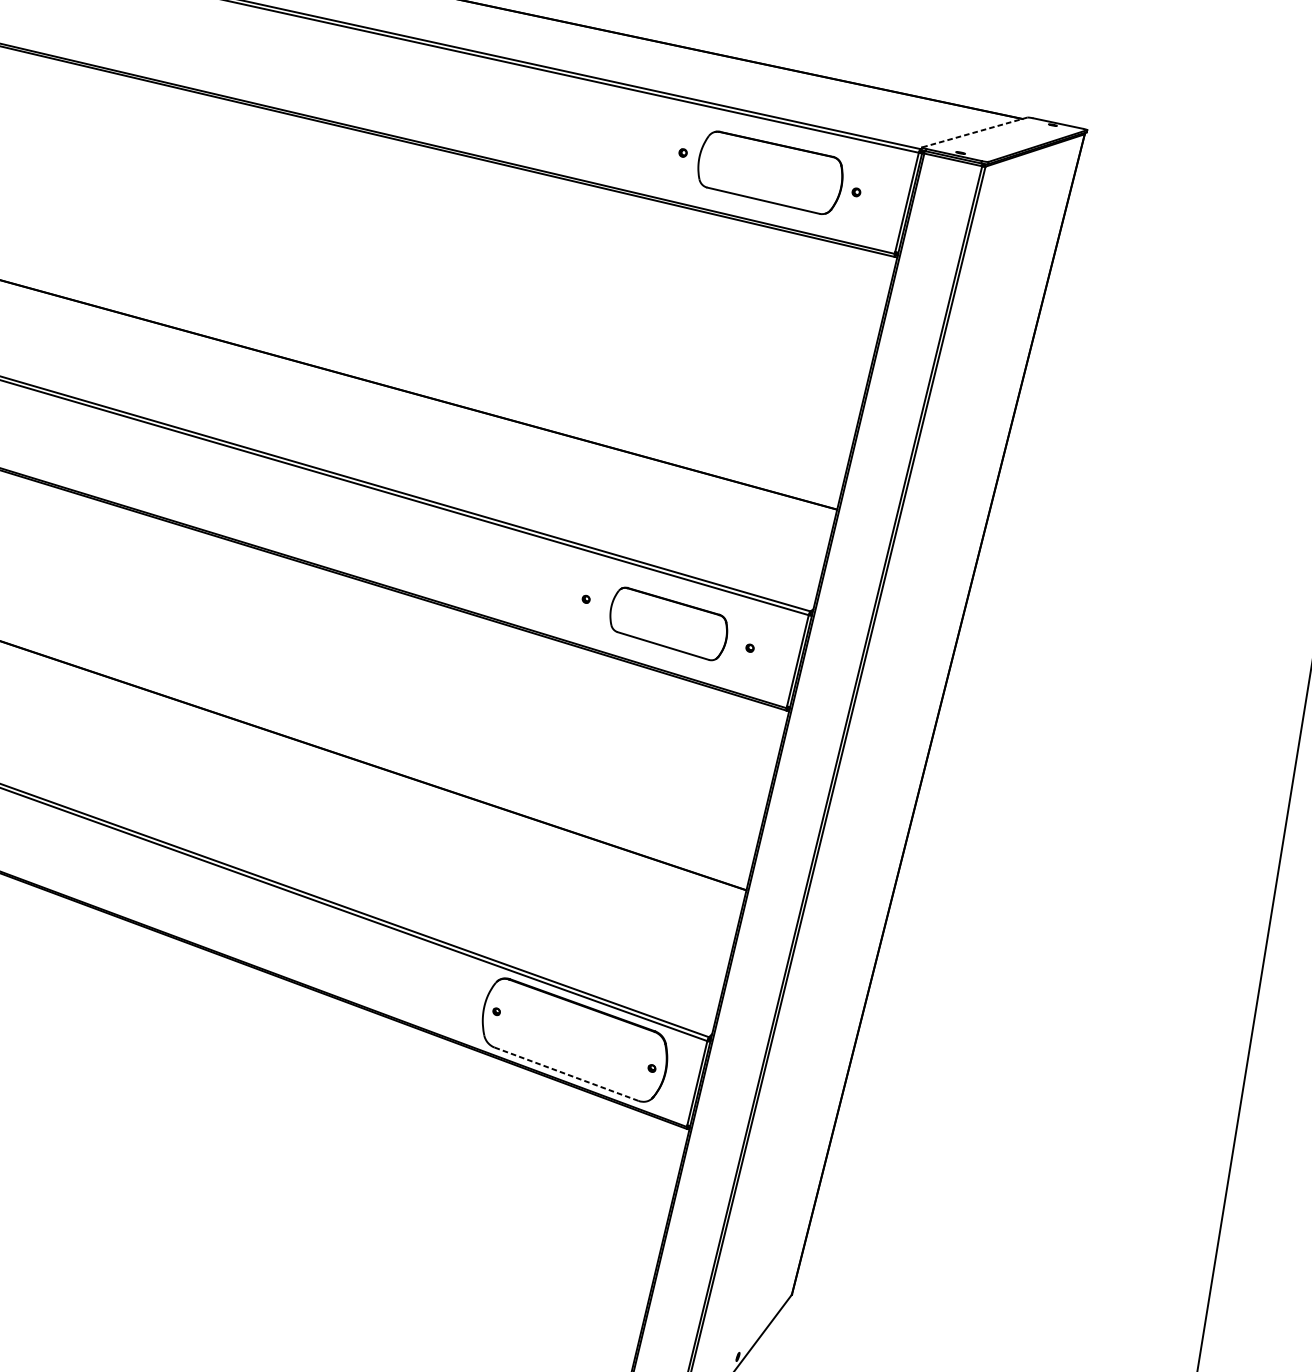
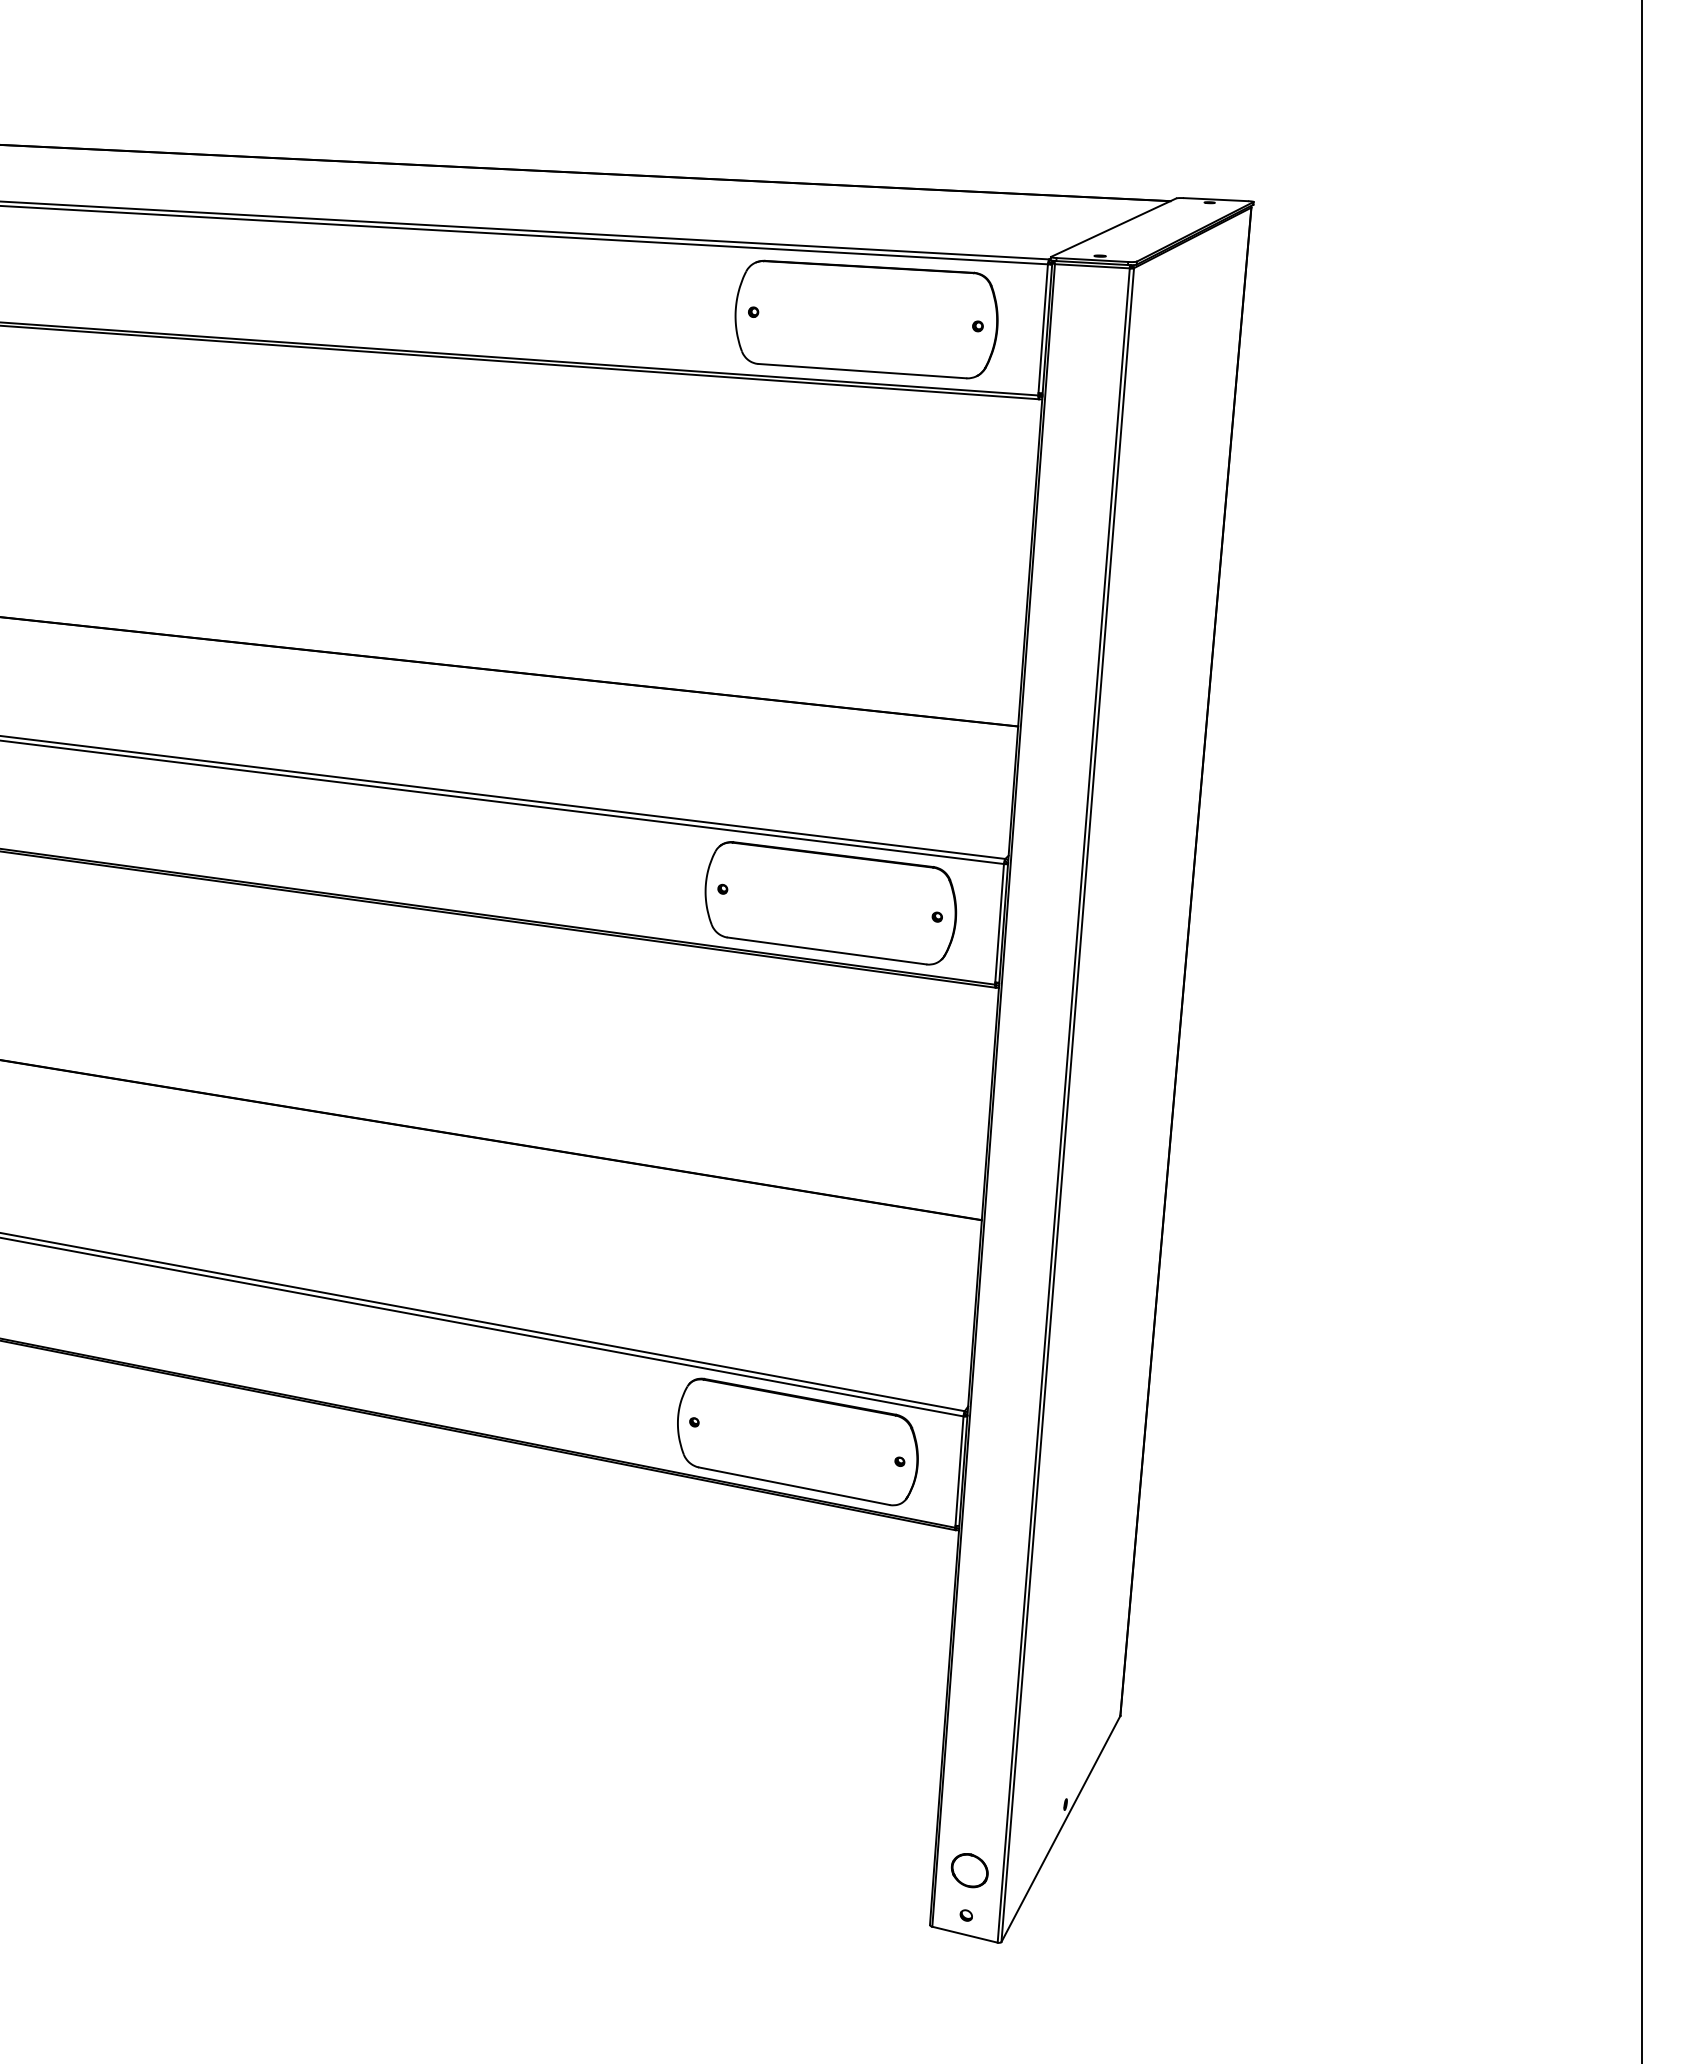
line: (975, 132) -> (1114, 227), dashed -> solid
part: (770, 172) -> (866, 319), size x1.43
part: (668, 624) -> (830, 903), size x1.67
line: (565, 1074) -> (793, 1486), dashed -> solid

